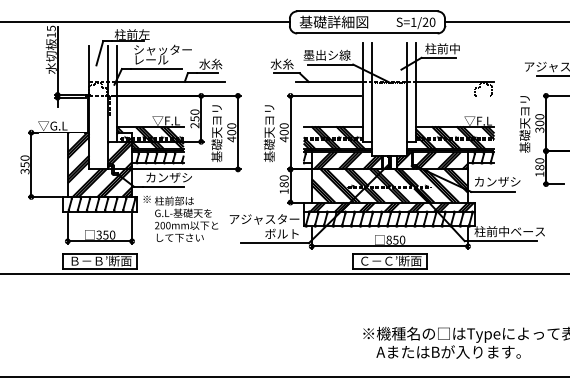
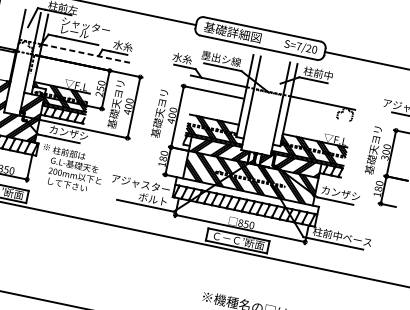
text: (413, 21) -> (298, 45), S=1/20 -> S=7/20
line: (171, 81) -> (87, 53), solid -> dashed
hatch: (392, 206) -> (249, 195), removed

